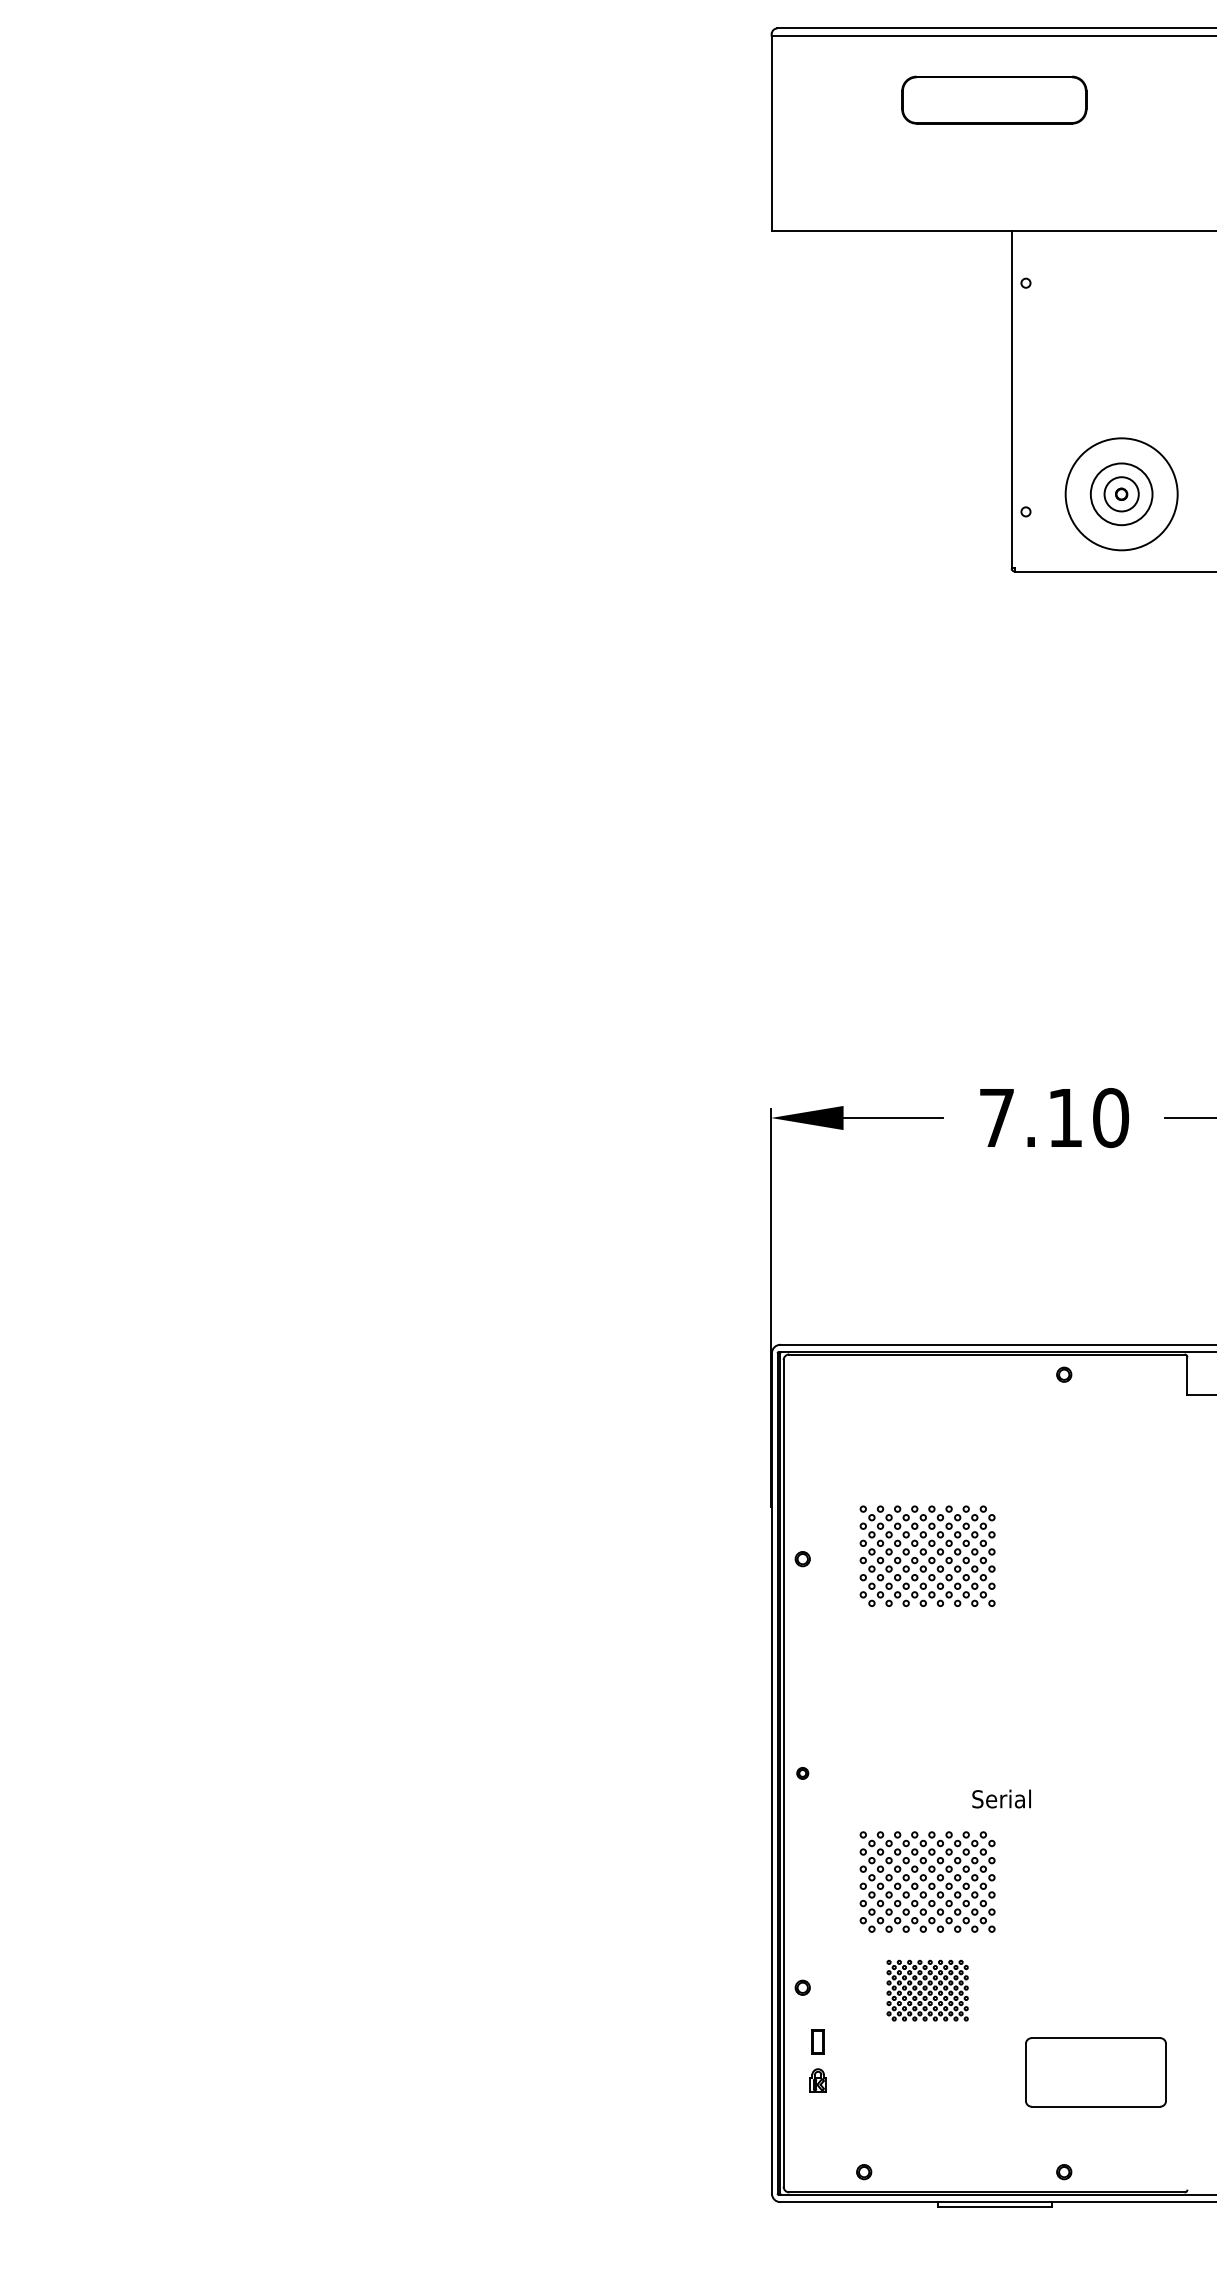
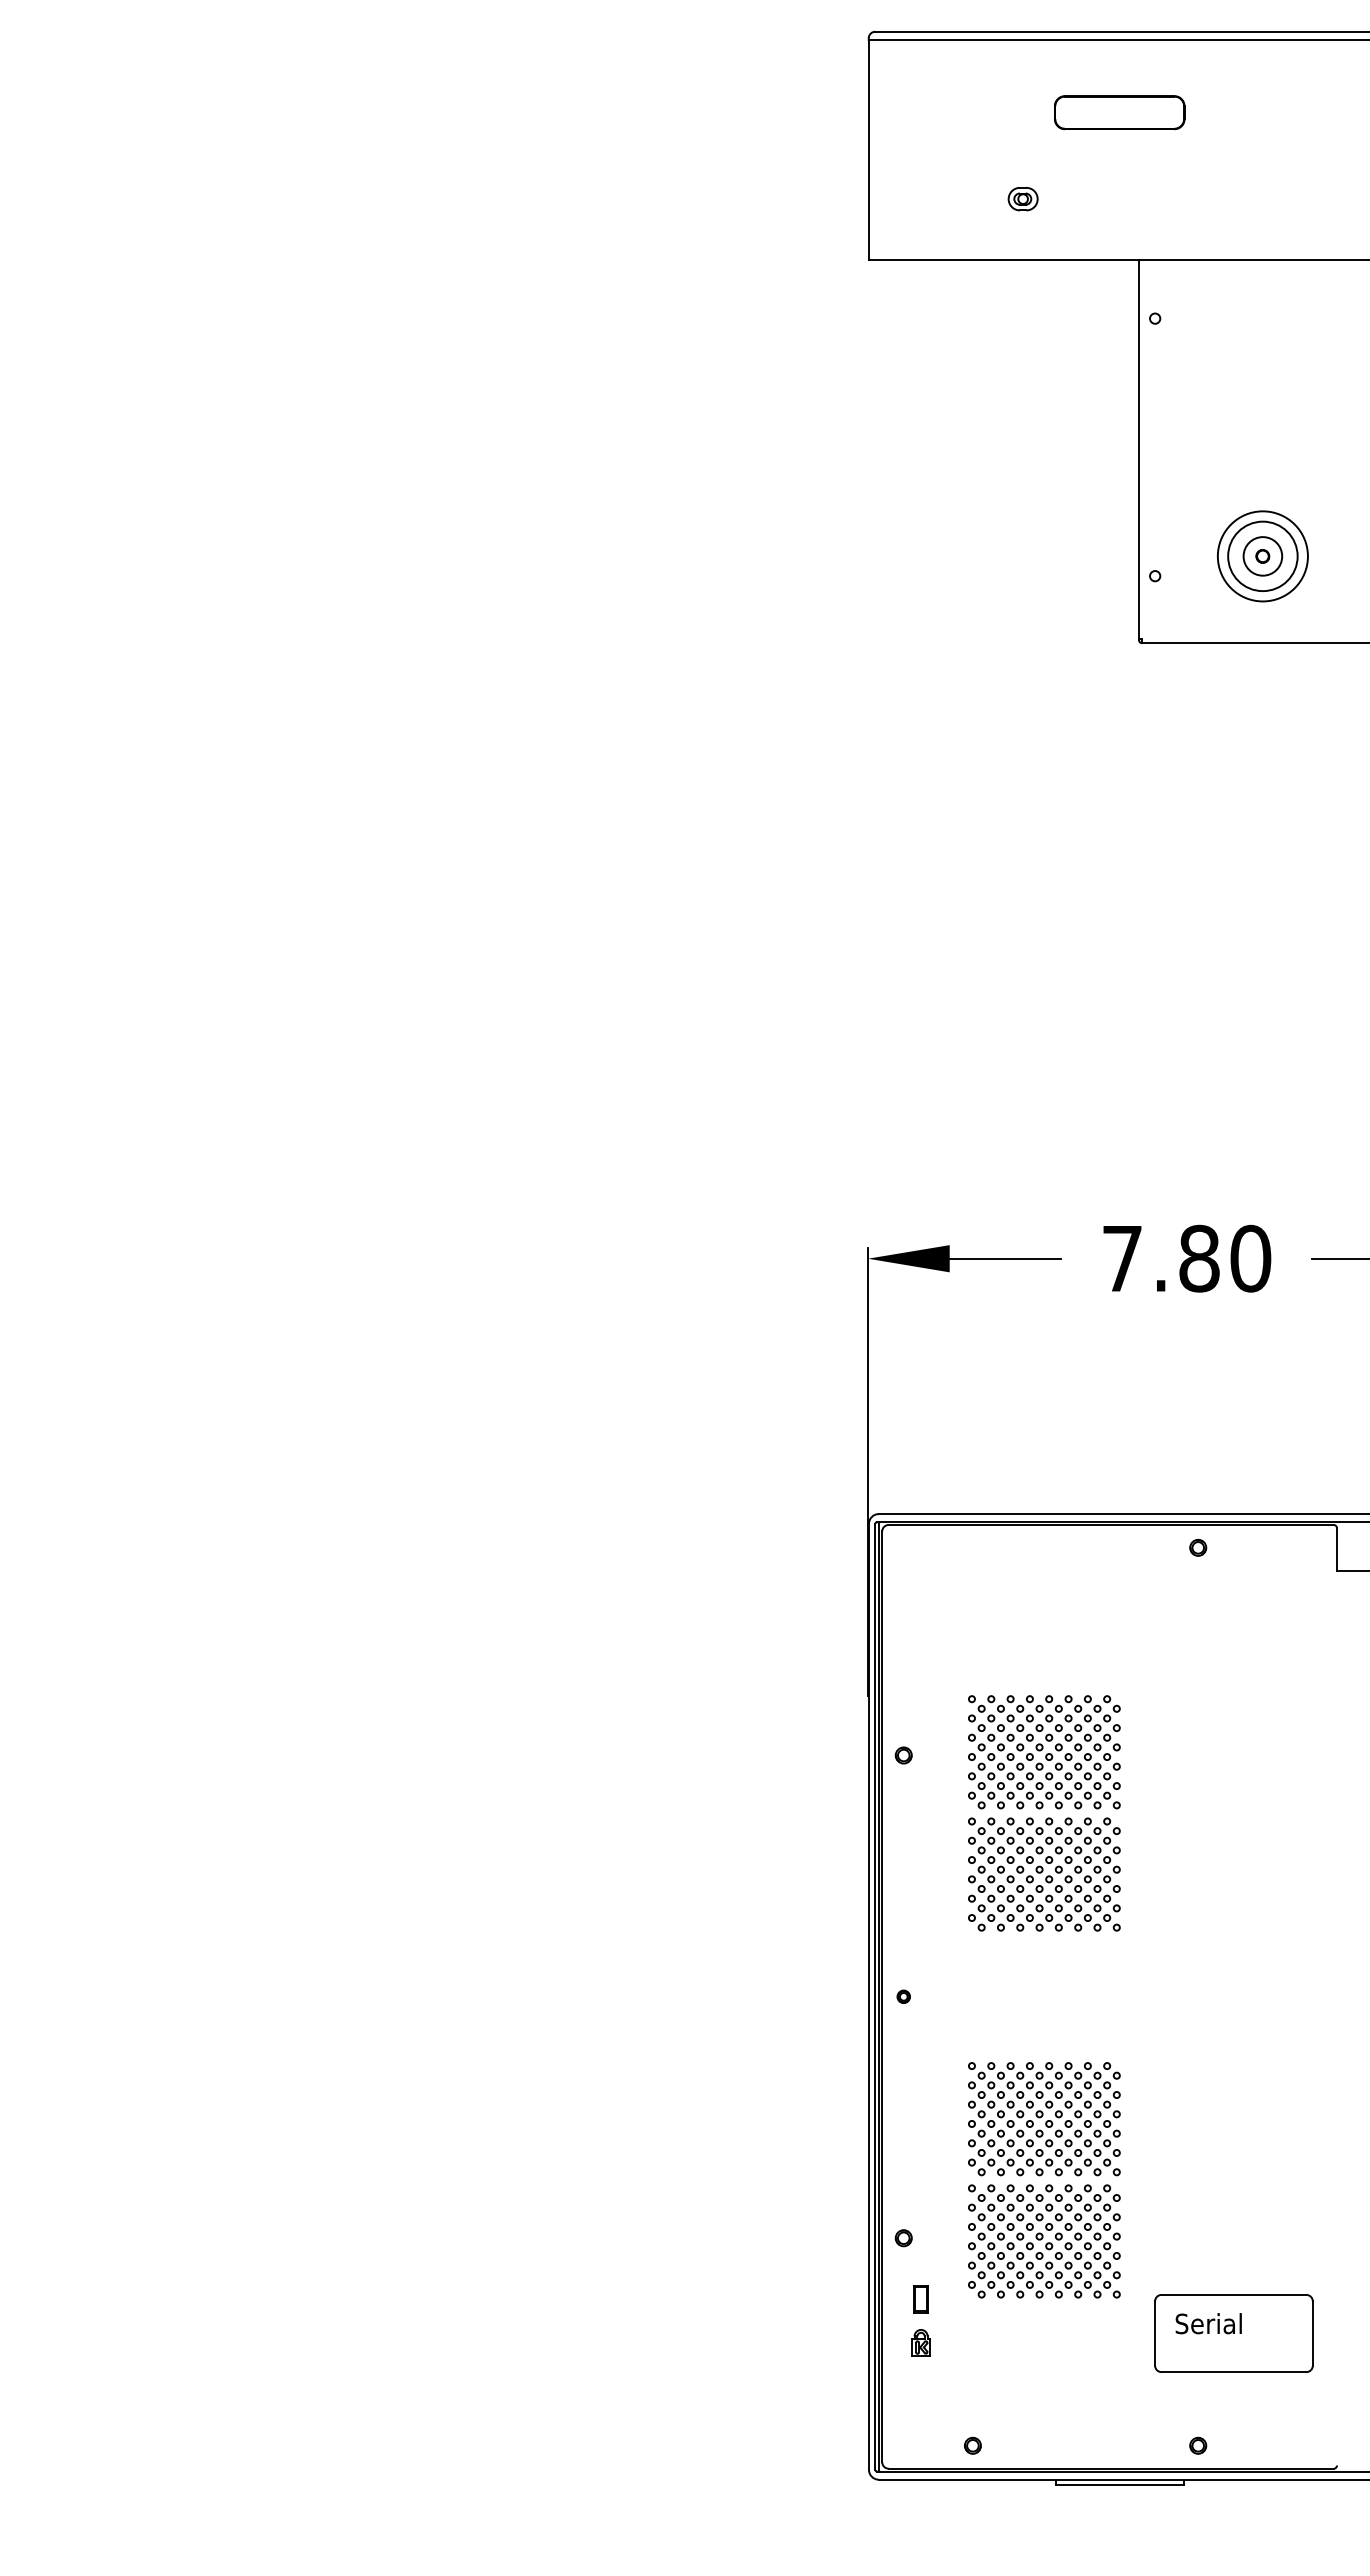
part: (994, 100) -> (1119, 112), size x0.62
part: (908, 177) -> (1022, 199), added
circle: (1121, 494) -> (1262, 556), size x0.71
text: (1065, 1117) -> (1199, 1258), 7.10 -> 7.80
part: (927, 1664) -> (1044, 1874), added
text: (1001, 1798) -> (1208, 2323), moved
part: (927, 1990) -> (1044, 2241), size x1.67

